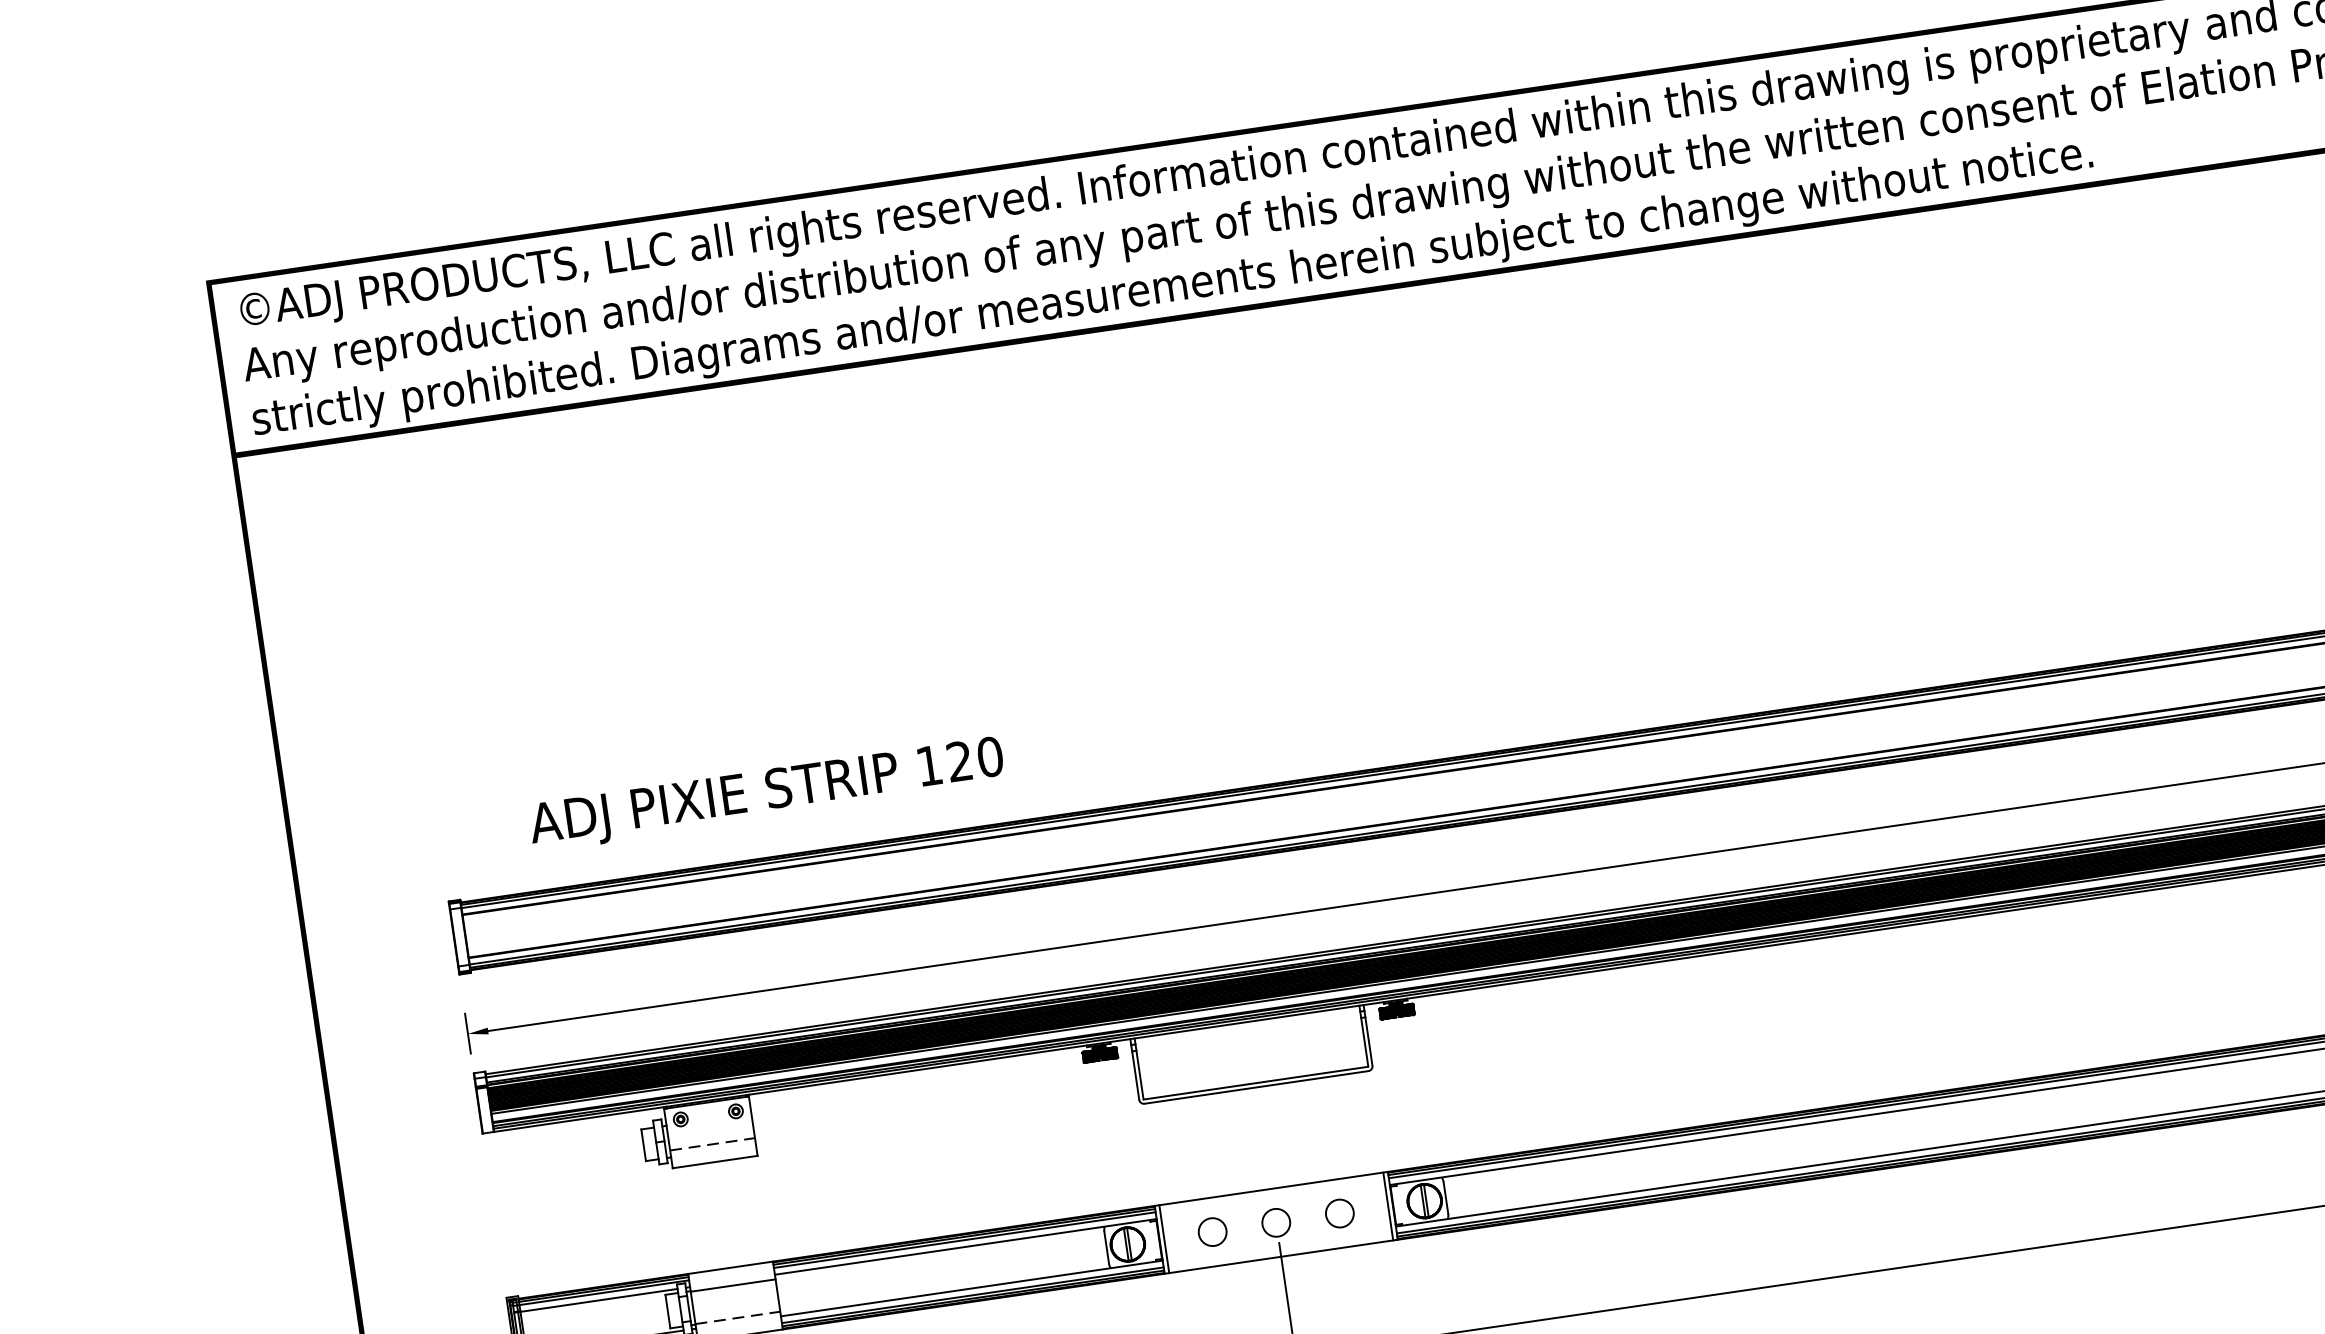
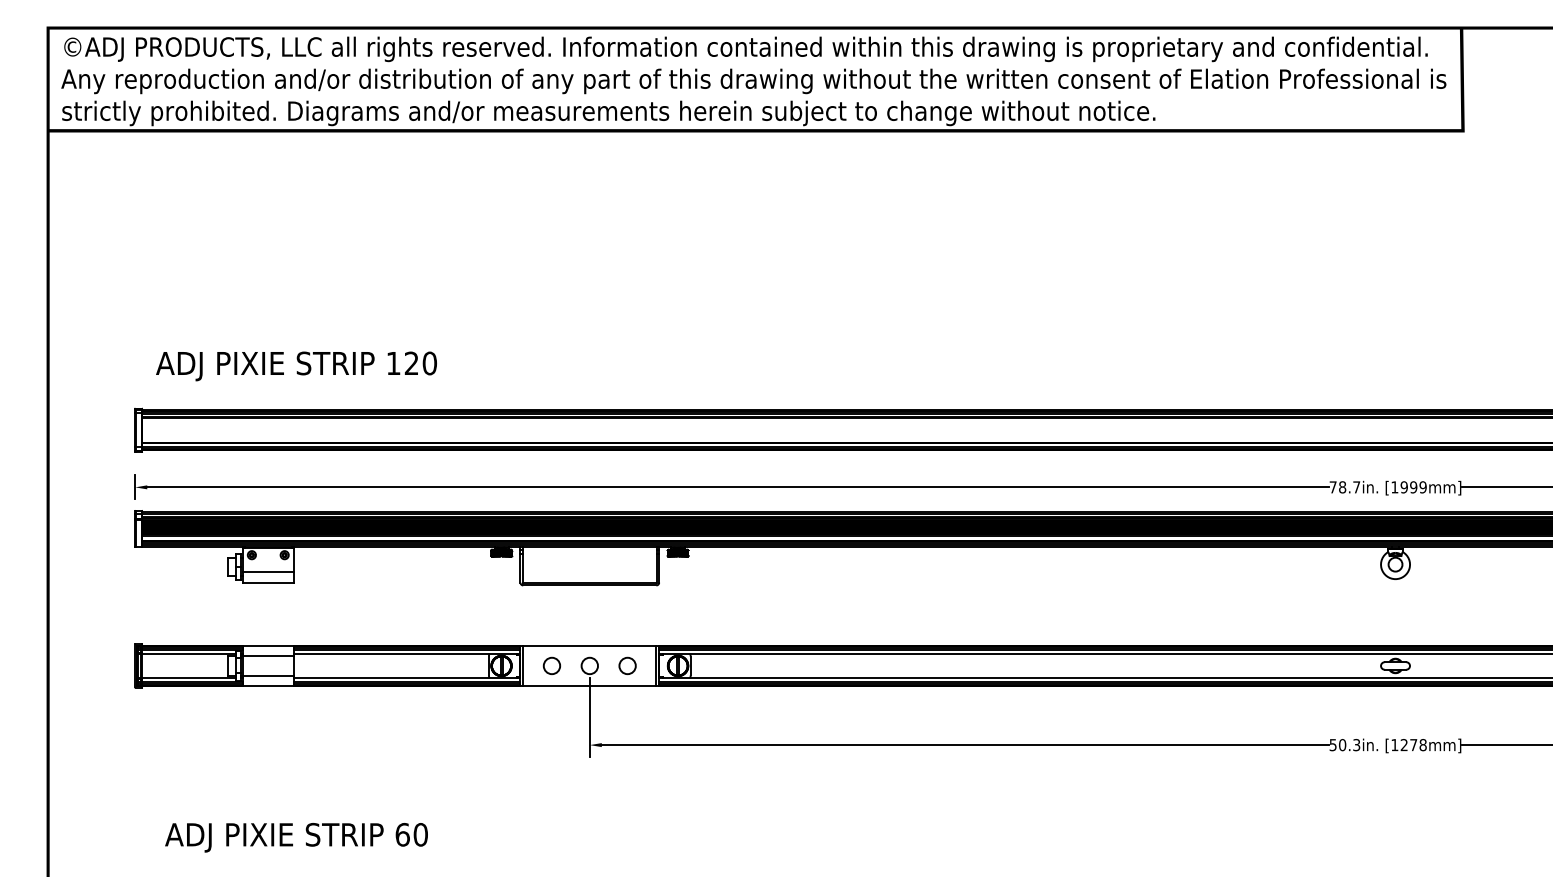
text: (766, 794) -> (296, 366), moved
line: (712, 1144) -> (268, 572), dashed -> solid
line: (738, 1317) -> (268, 675), dashed -> solid

